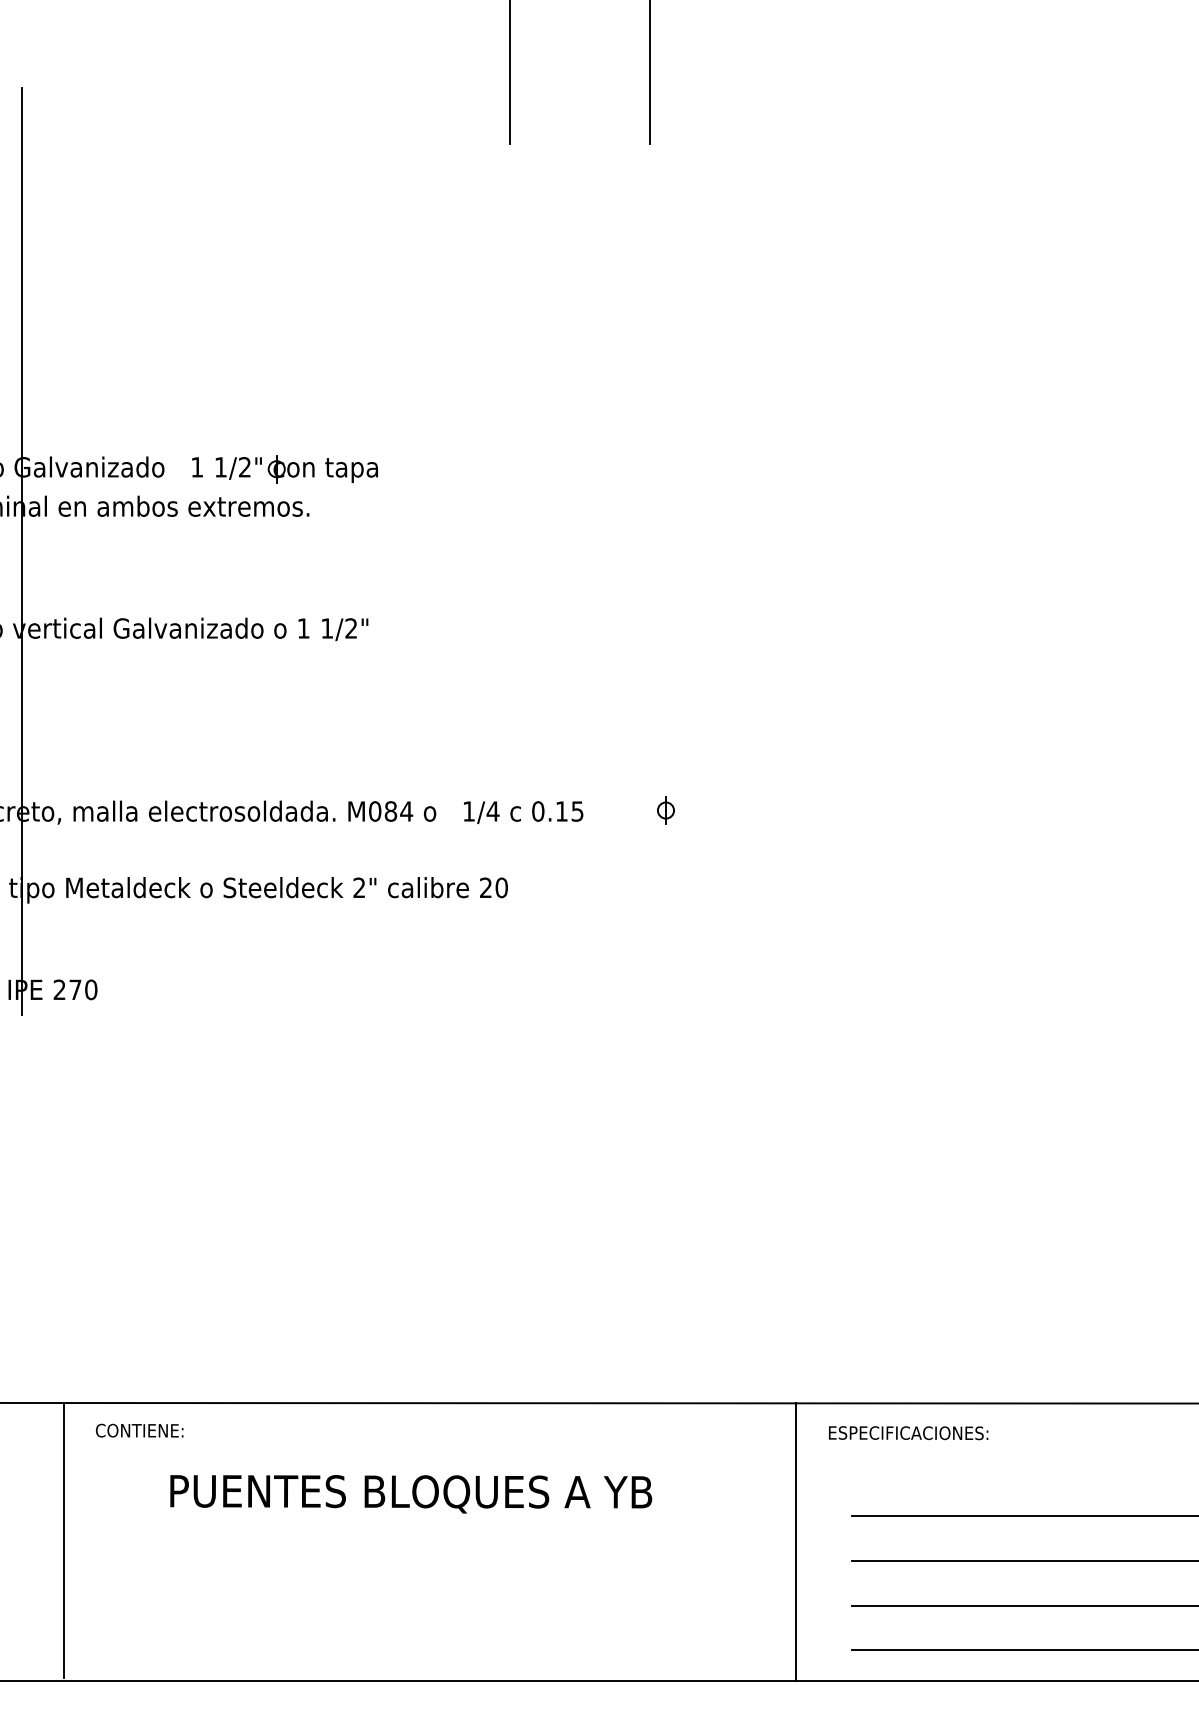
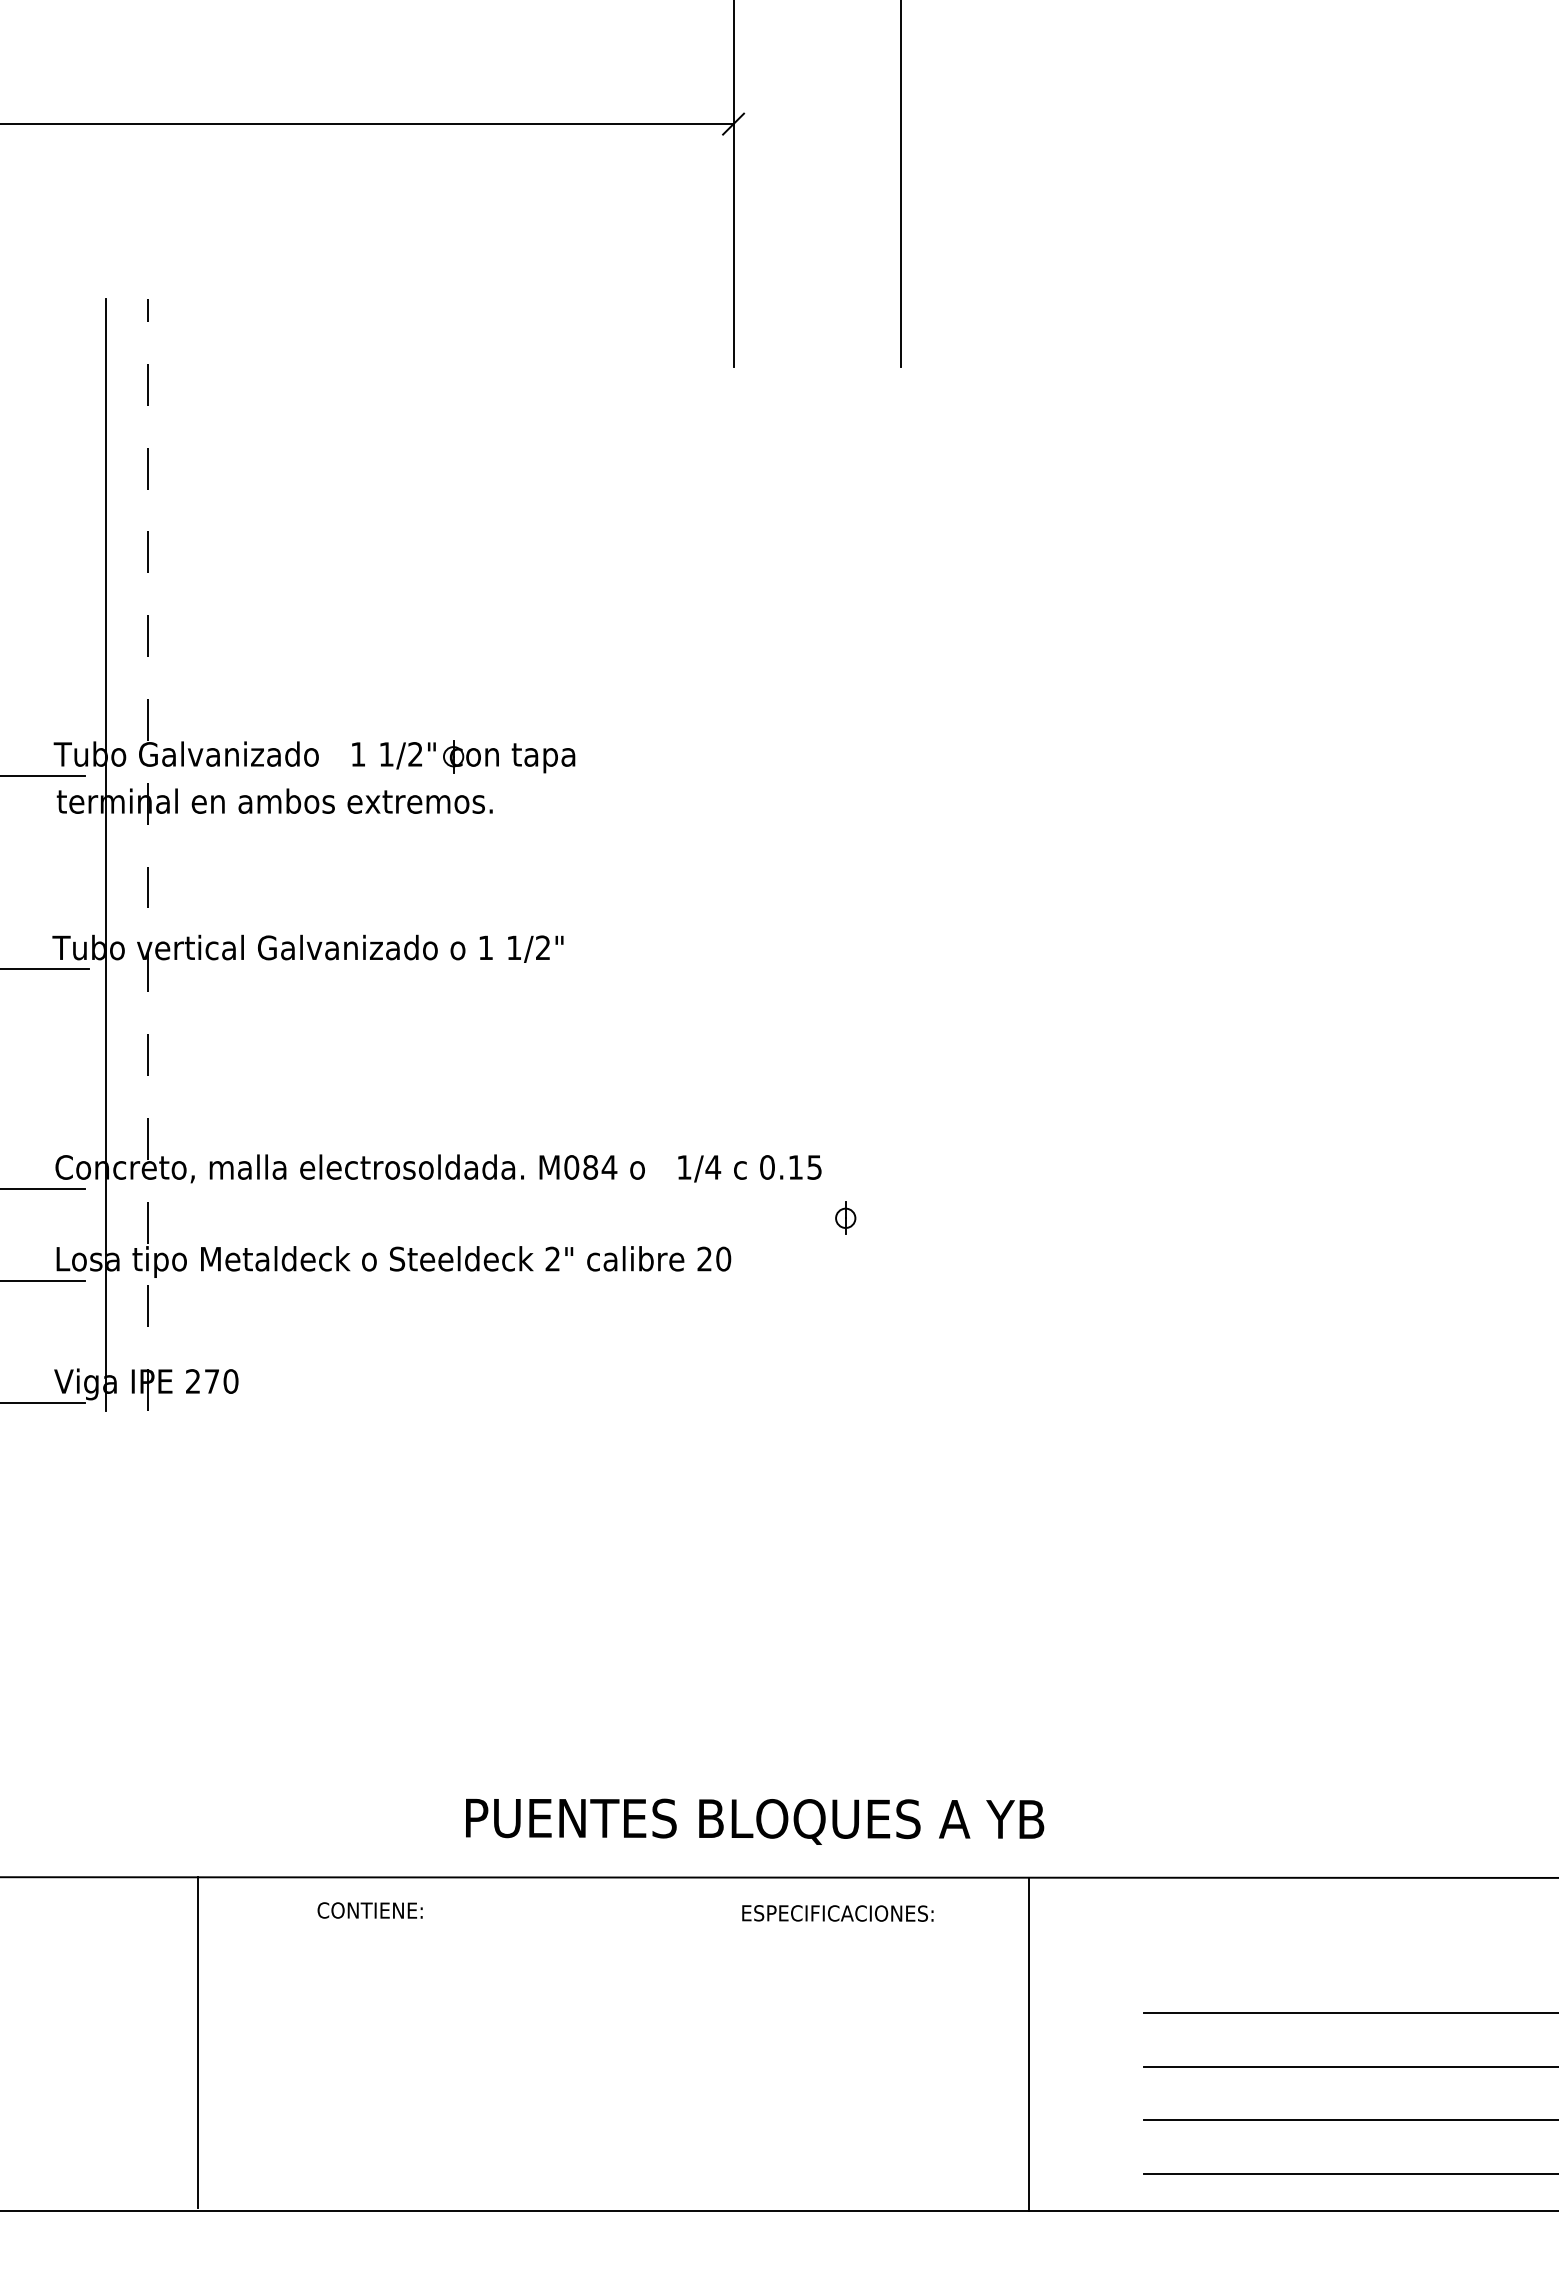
line: (21, 551) -> (147, 855), solid -> dashed
part: (665, 809) -> (845, 1217), moved
text: (139, 1430) -> (369, 1910), moved
text: (908, 1433) -> (837, 1913), moved
text: (411, 1493) -> (755, 1821), moved
line: (795, 1541) -> (1028, 2043), moved

